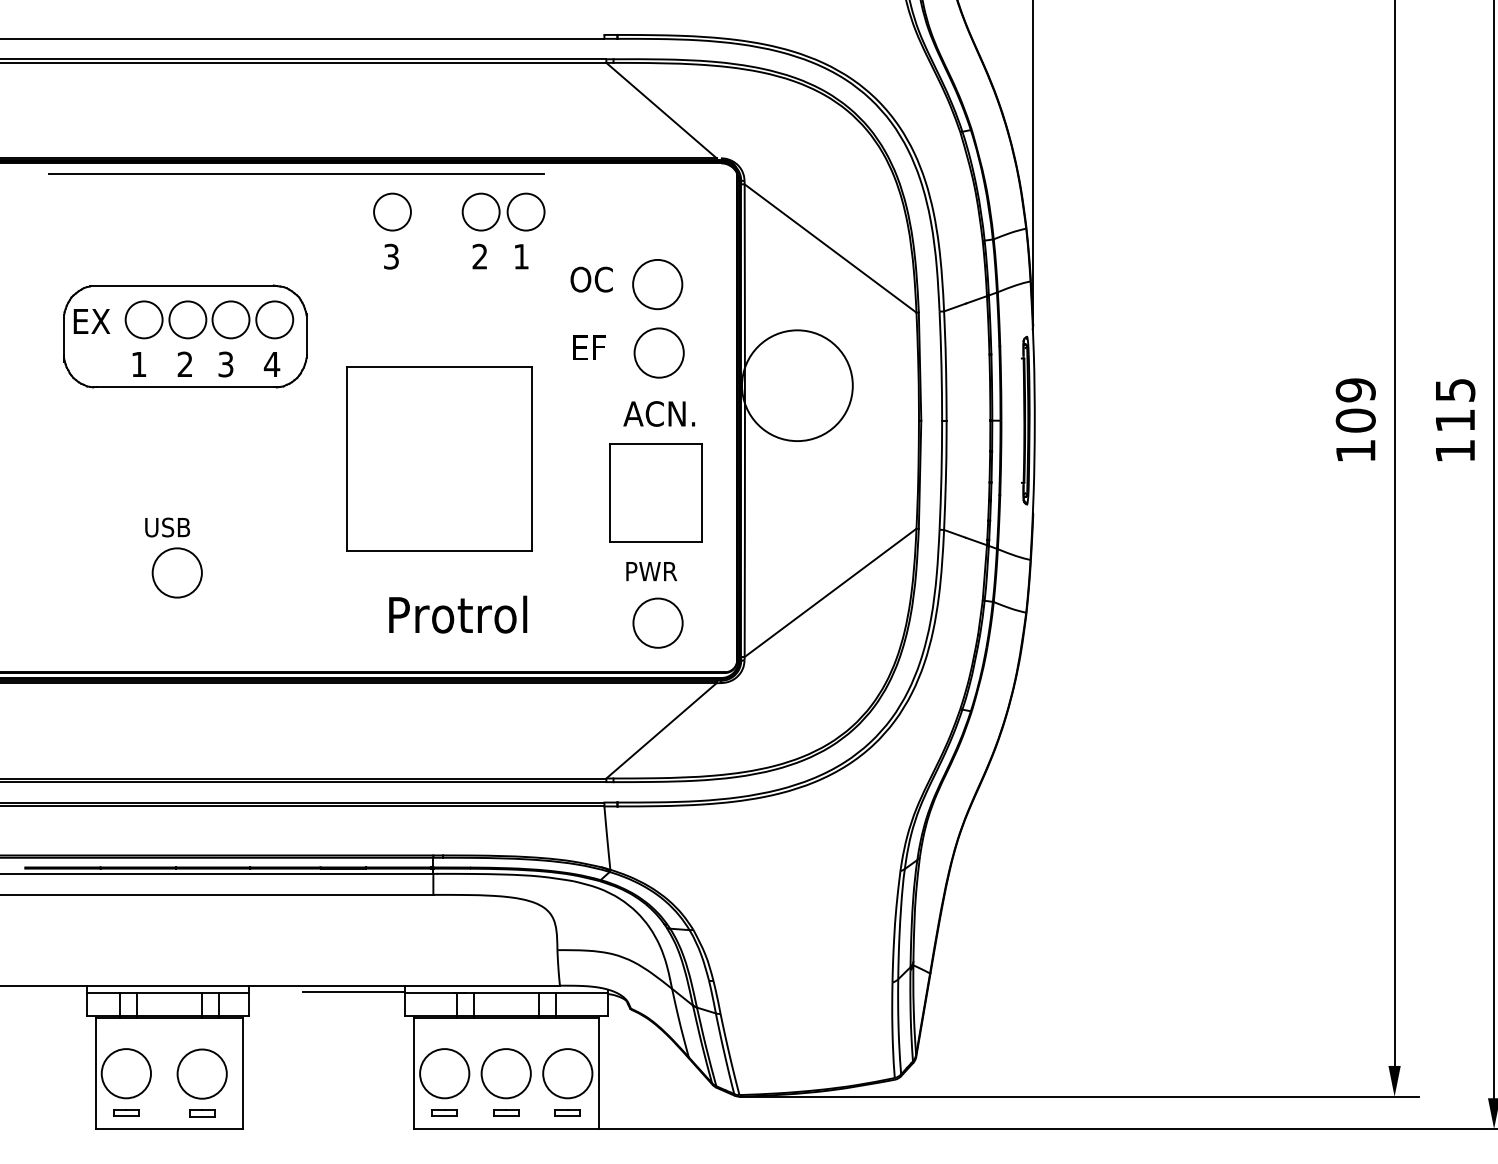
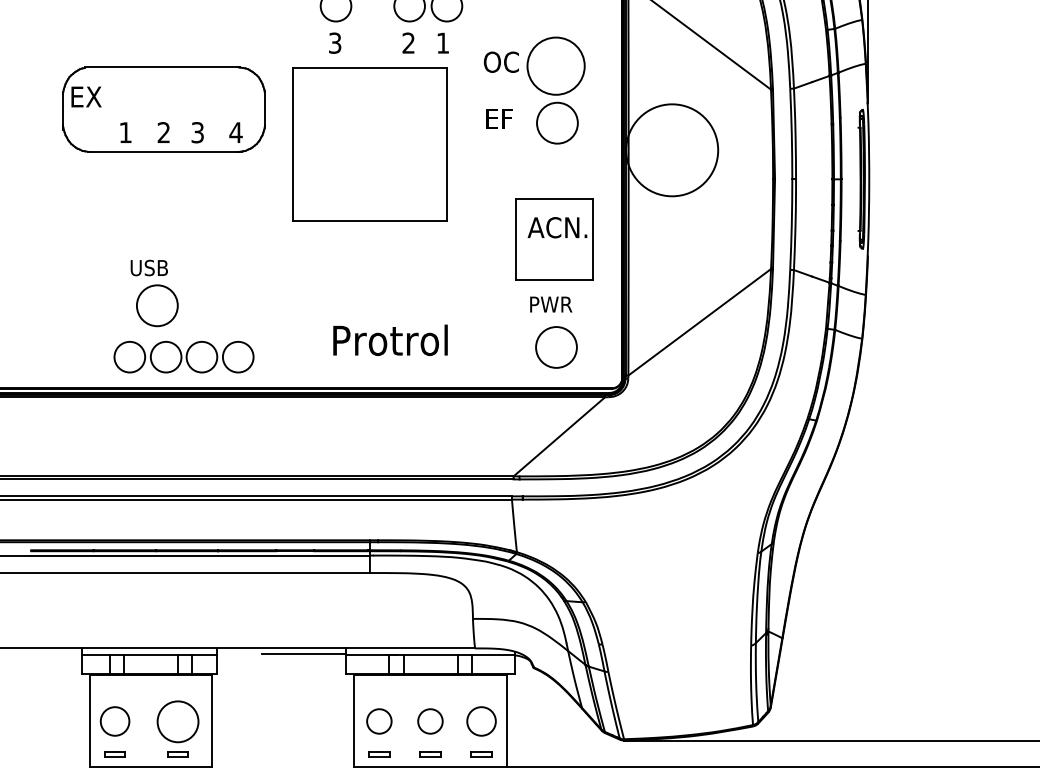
circle: (657, 284) -> (556, 66), size x1.4
part: (209, 319) -> (184, 356), moved
text: (659, 413) -> (557, 227), moved
part: (439, 458) -> (370, 144), moved
circle: (126, 1073) -> (115, 721), size x0.7
circle: (444, 1073) -> (379, 721), size x0.6
circle: (505, 1073) -> (429, 721), size x0.6
circle: (567, 1073) -> (481, 721), size x0.7

